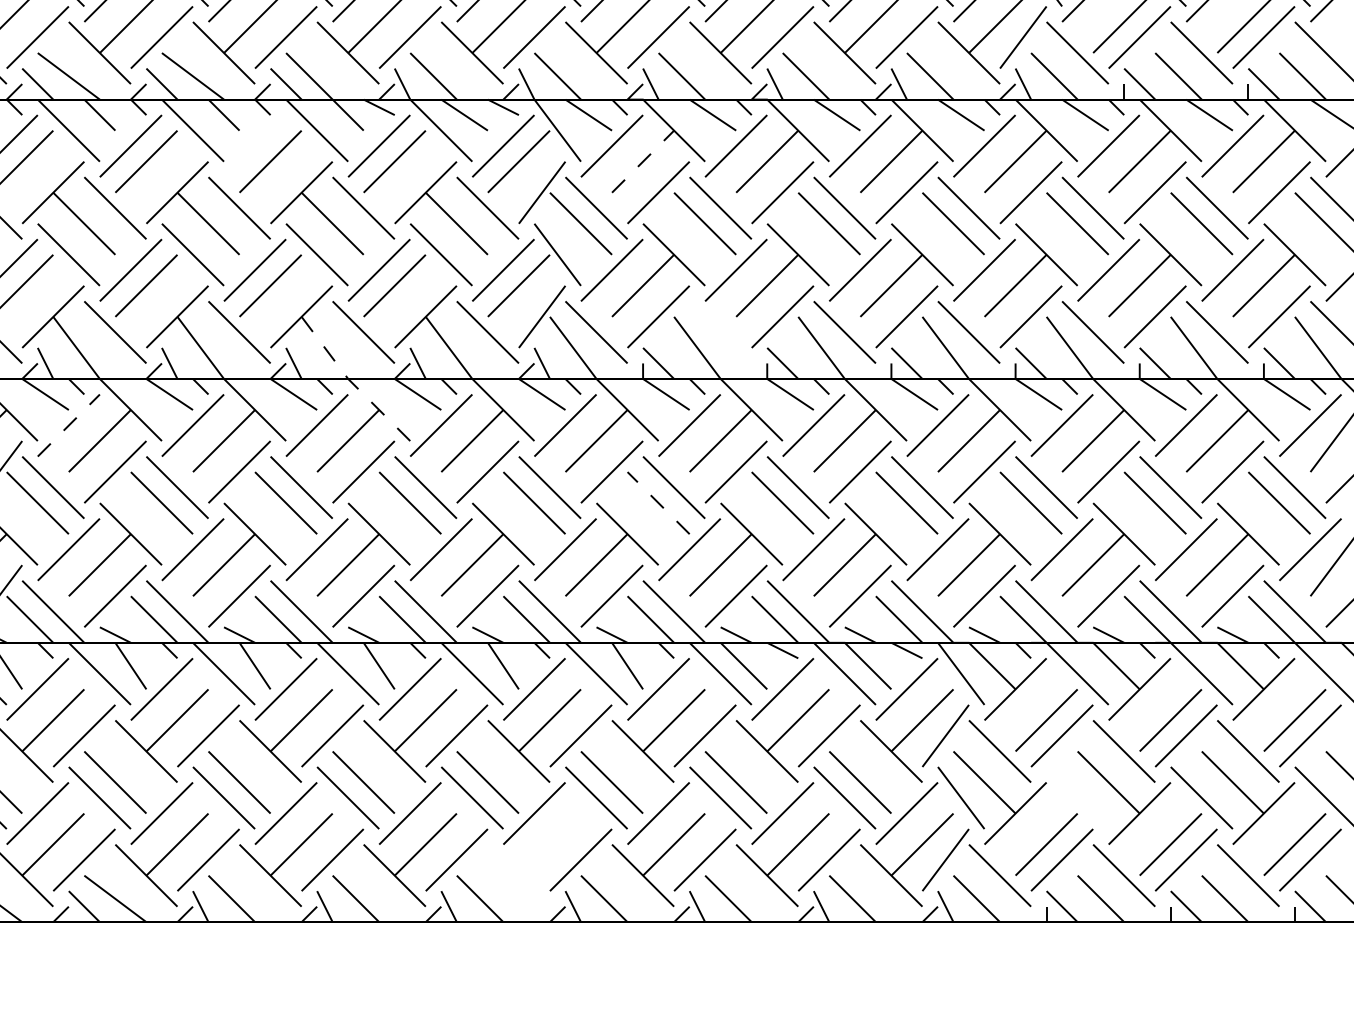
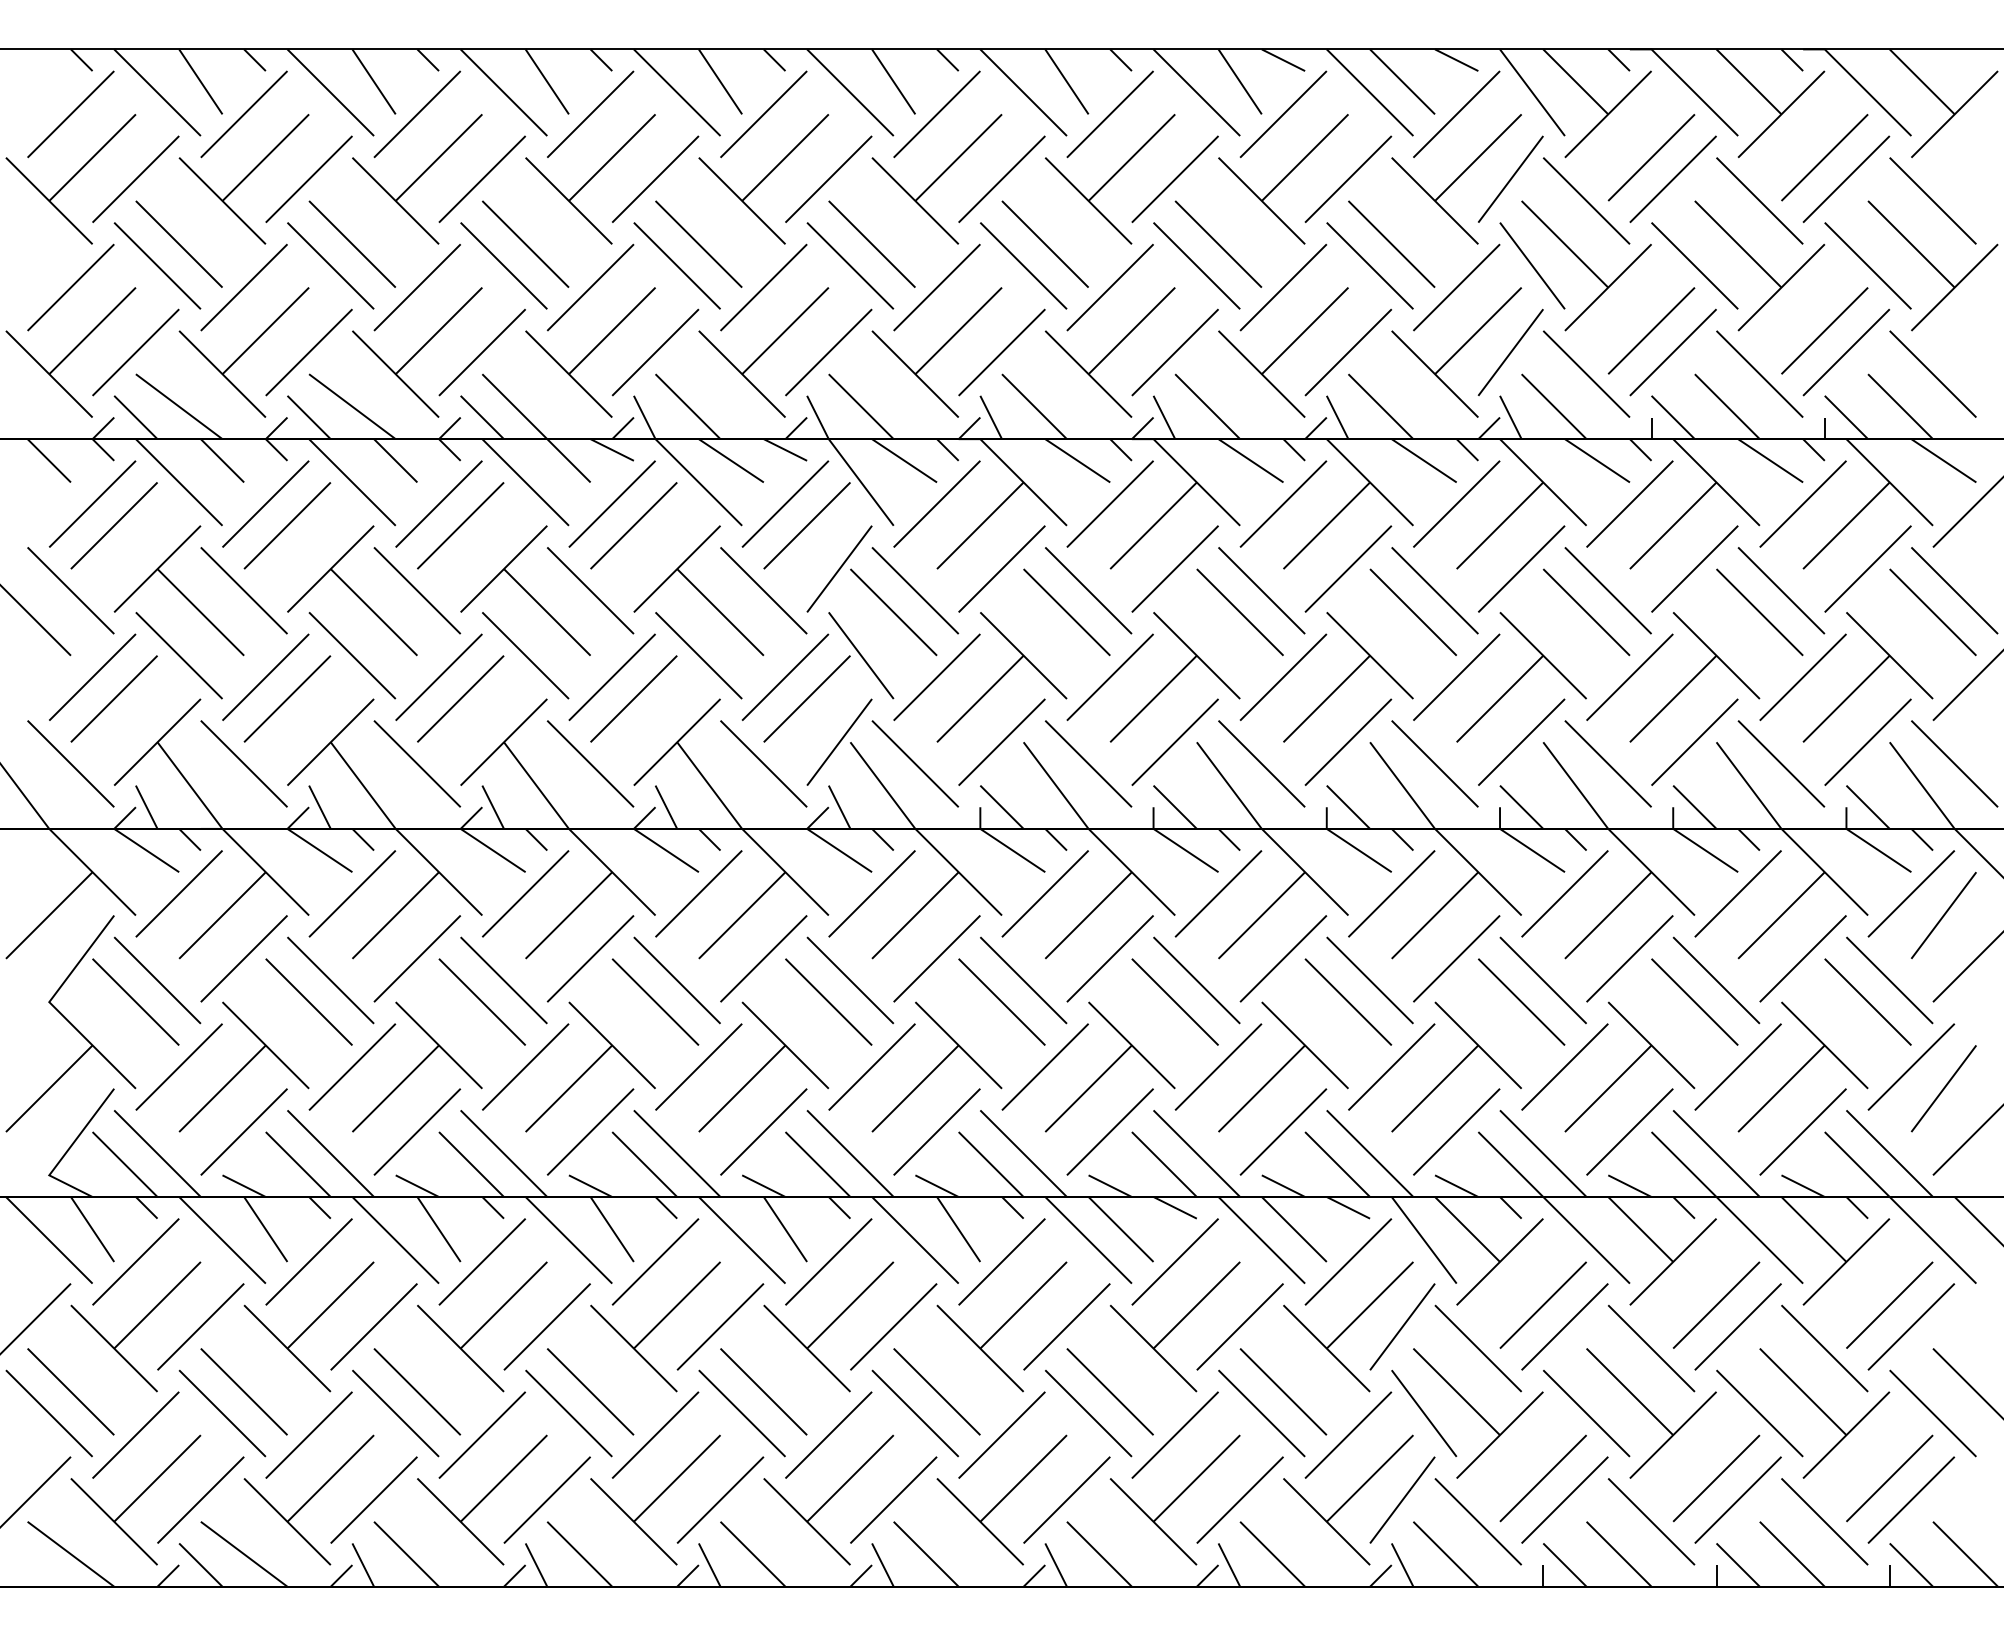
line: (254, 145) -> (438, 503), added
line: (643, 161) -> (980, 525), dashed -> solid
line: (720, 332) -> (1088, 763), added
line: (351, 382) -> (573, 833), dashed -> solid
line: (69, 425) -> (179, 893), dashed -> solid
line: (658, 502) -> (1001, 1001), dashed -> solid
line: (1077, 798) -> (1586, 1413), added
part: (534, 859) -> (828, 1499), added

